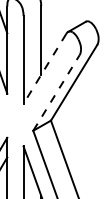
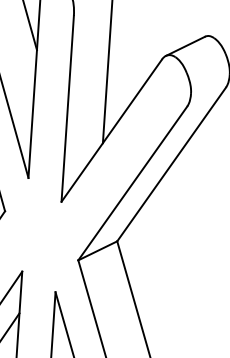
line: (44, 68) -> (110, 129), dashed -> solid
line: (56, 92) -> (132, 182), dashed -> solid

